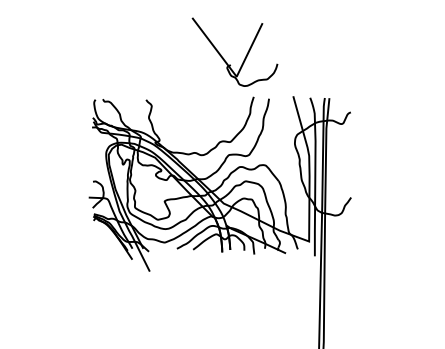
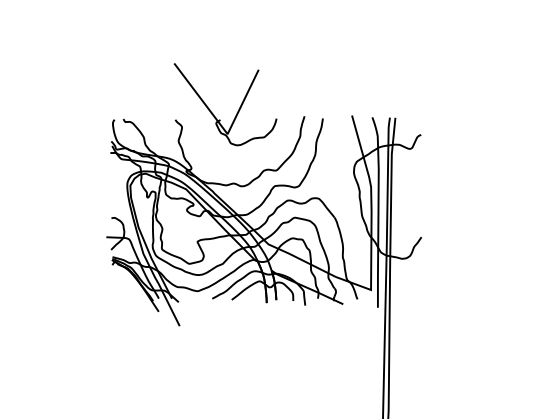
part: (245, 56) -> (238, 109), moved

